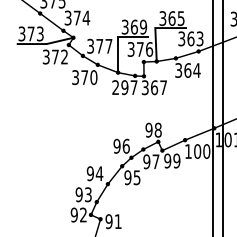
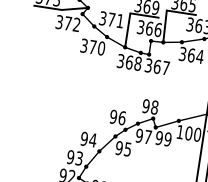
text: (108, 46) -> (119, 21), 377 -> 371
text: (139, 49) -> (148, 28), 376 -> 366
text: (124, 87) -> (129, 62), 297 -> 368

